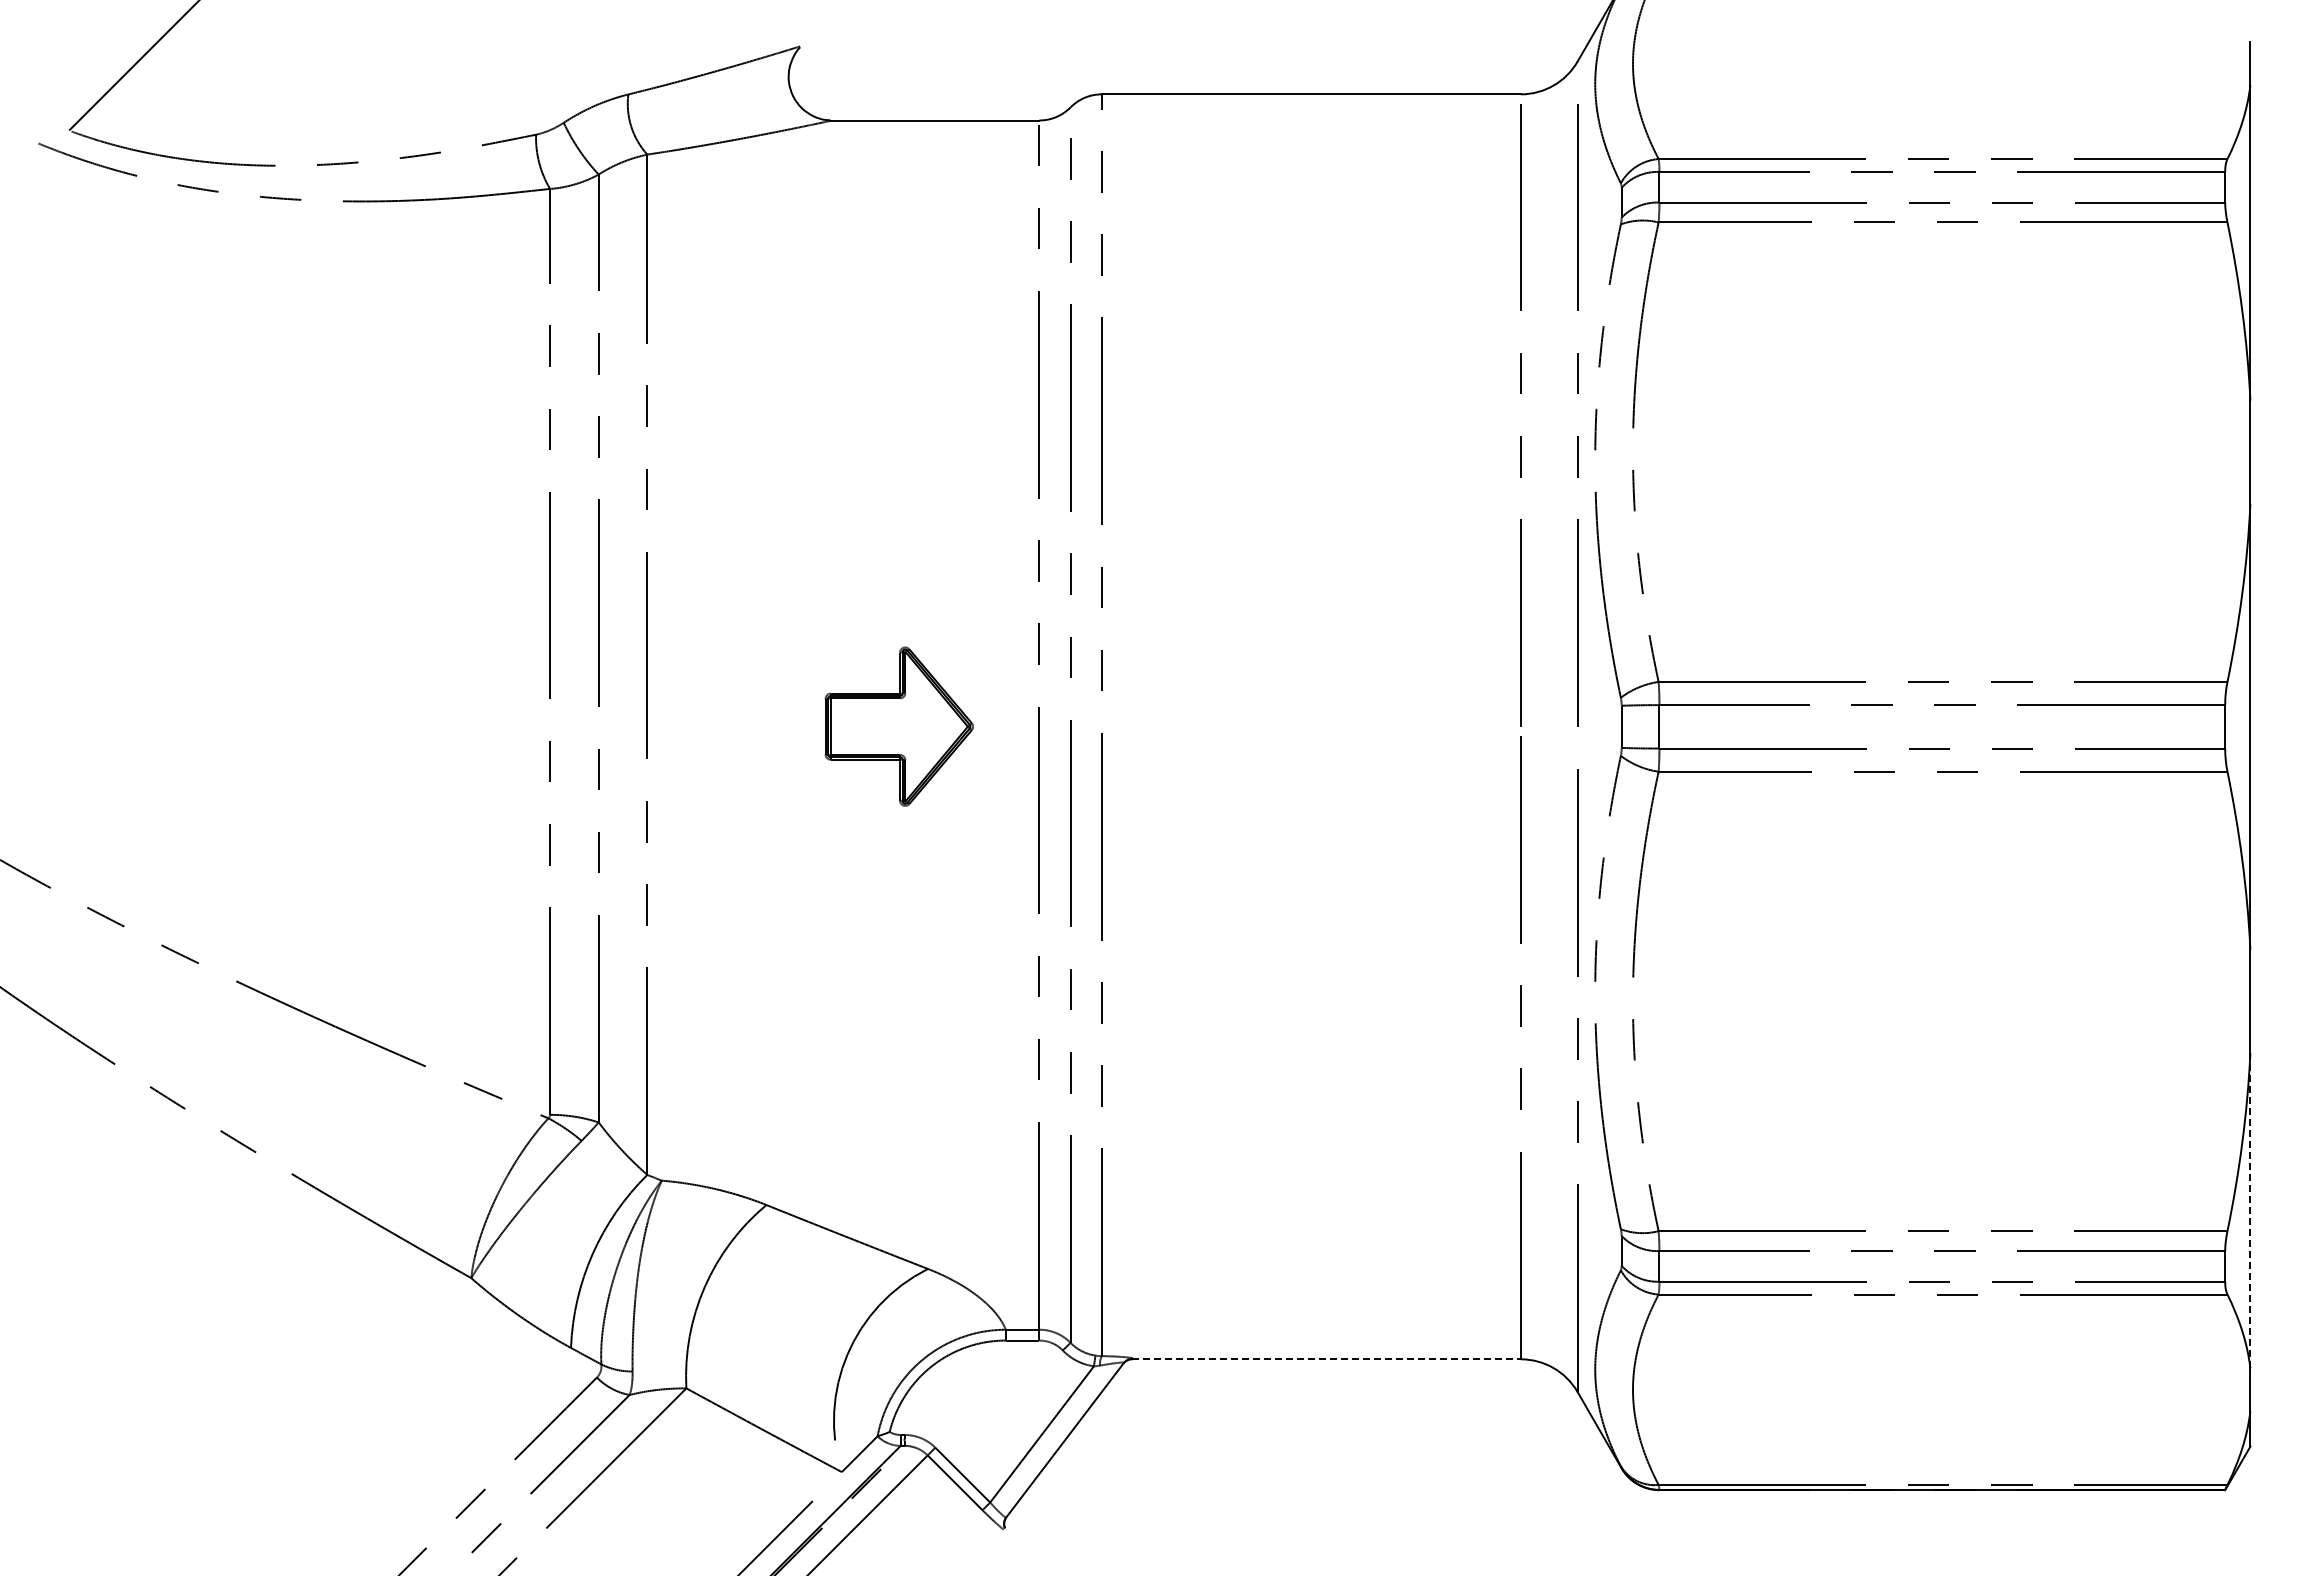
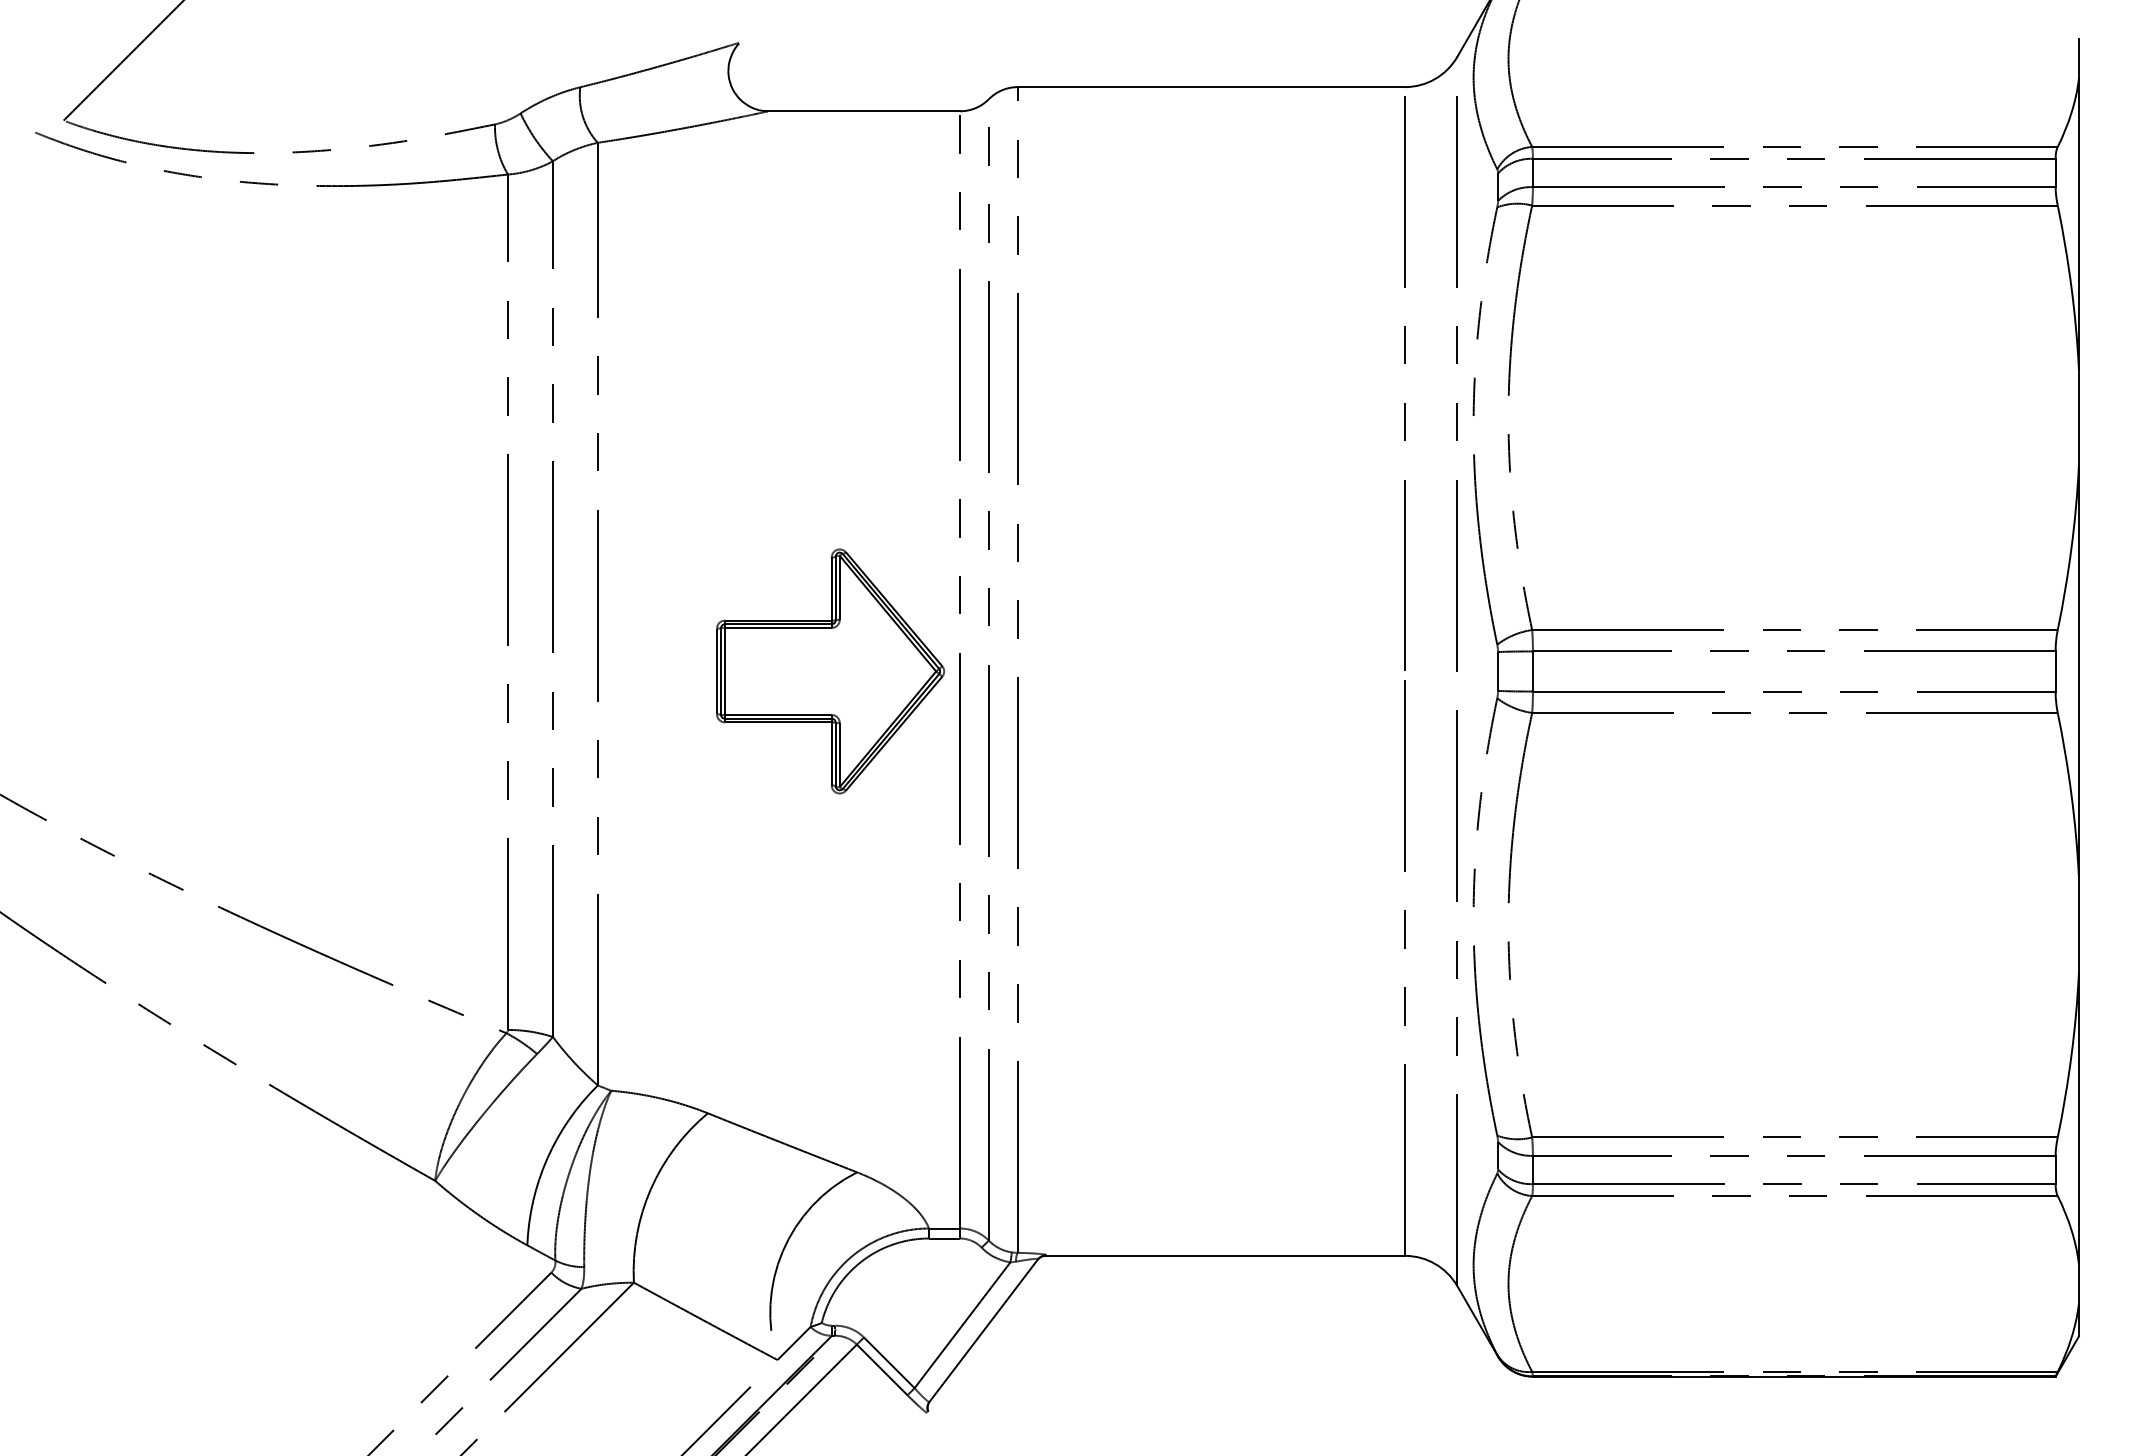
part: (899, 726) -> (830, 671), size x1.67
line: (2250, 1210) -> (2079, 1118), dashed -> solid
line: (1327, 1359) -> (1226, 1256), dashed -> solid

